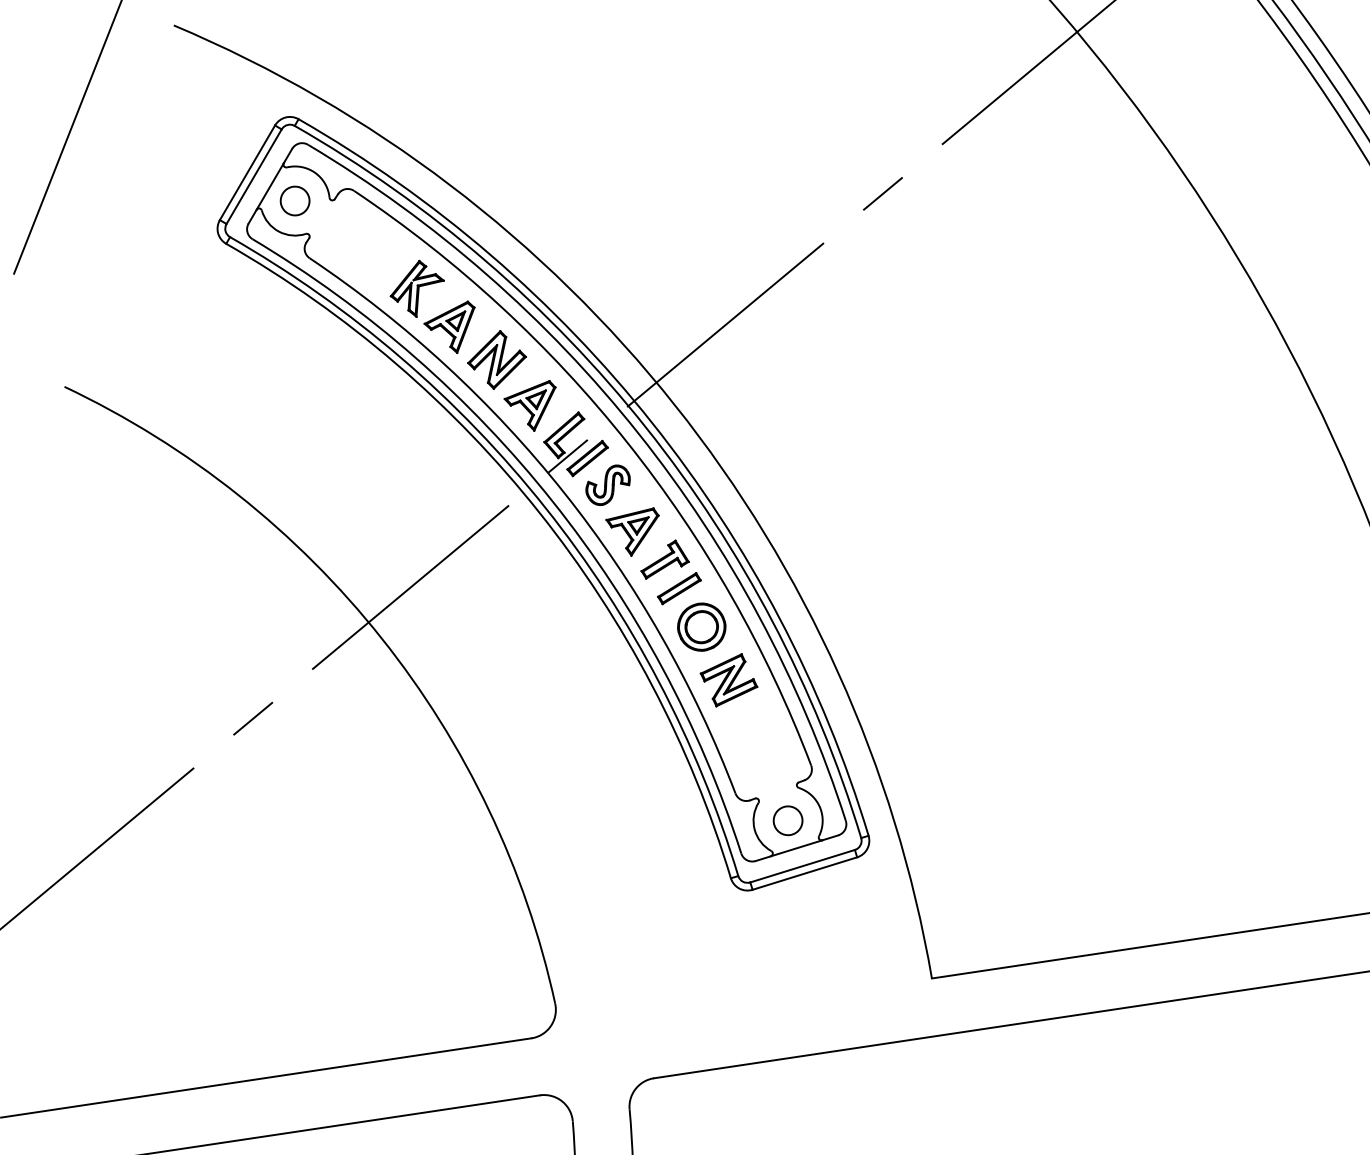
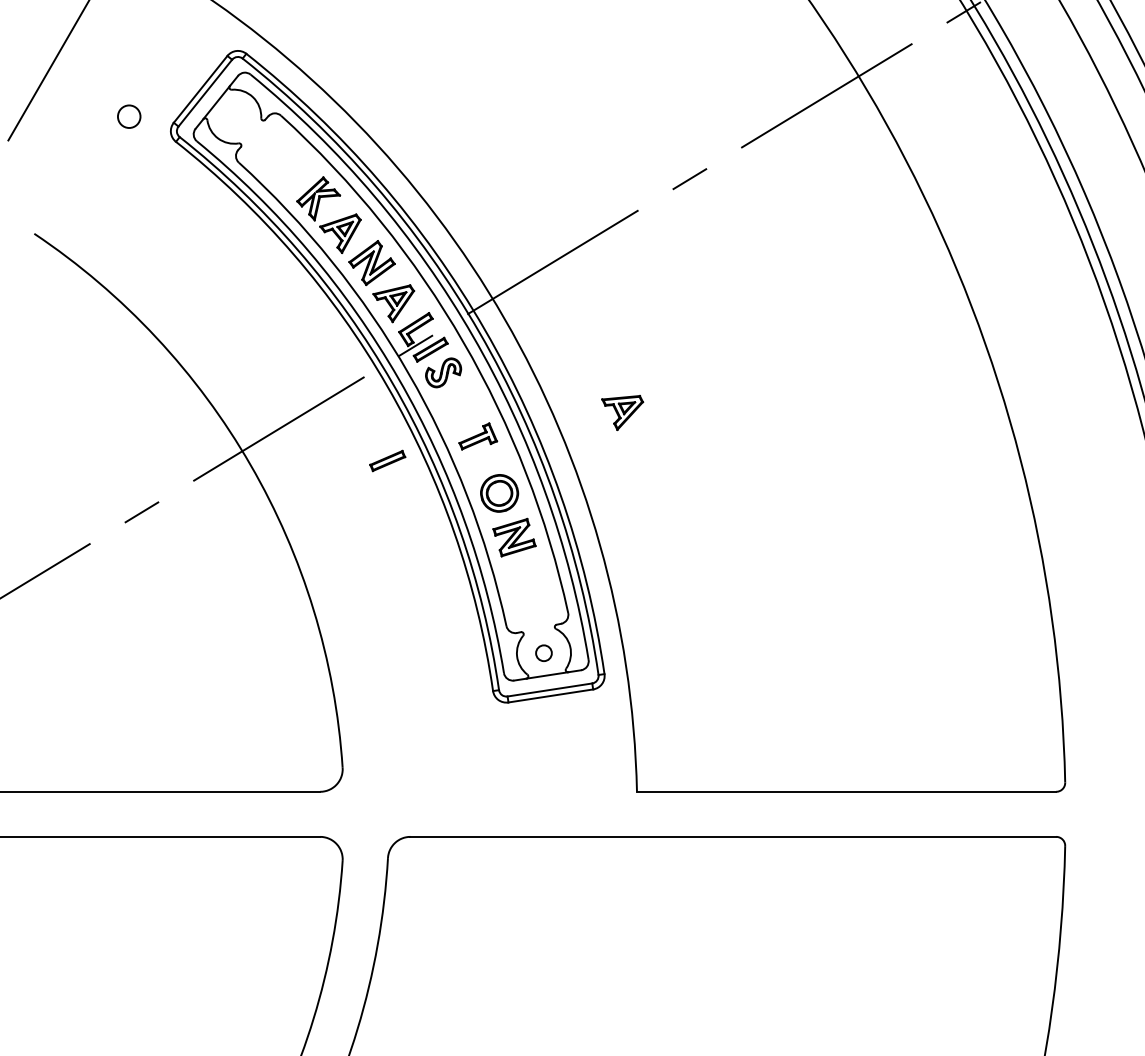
circle: (295, 200) -> (129, 116), moved
part: (634, 533) -> (622, 413), moved
part: (679, 588) -> (387, 460), moved
circle: (787, 821) -> (543, 653), size x0.7

